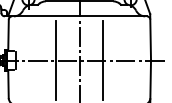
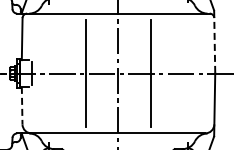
line: (150, 37) -> (214, 42), solid -> dashed
line: (8, 84) -> (22, 105), solid -> dashed

